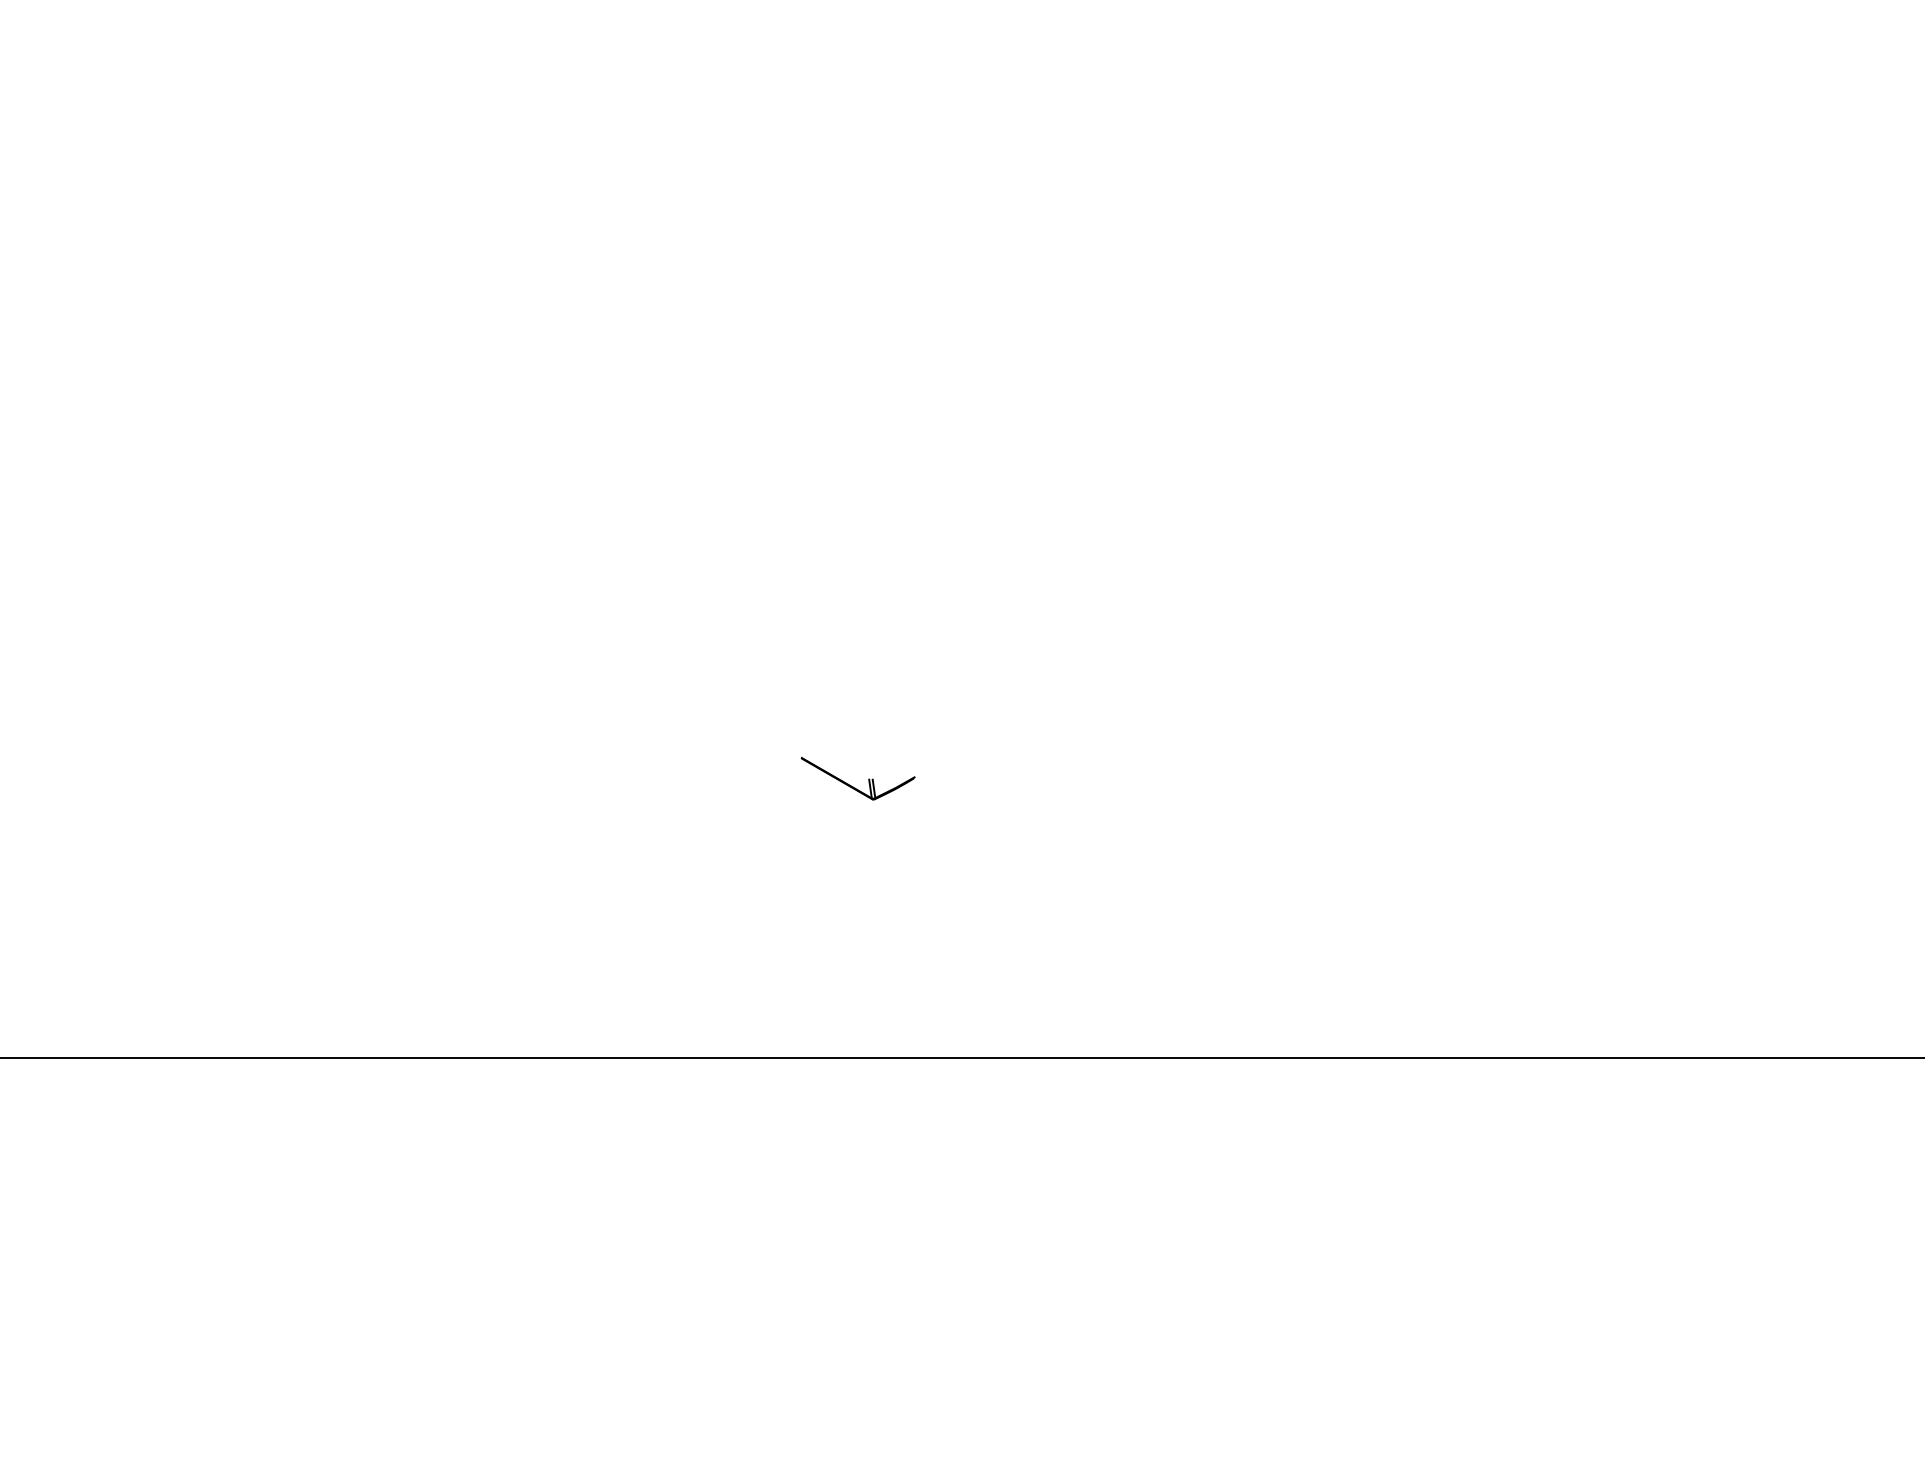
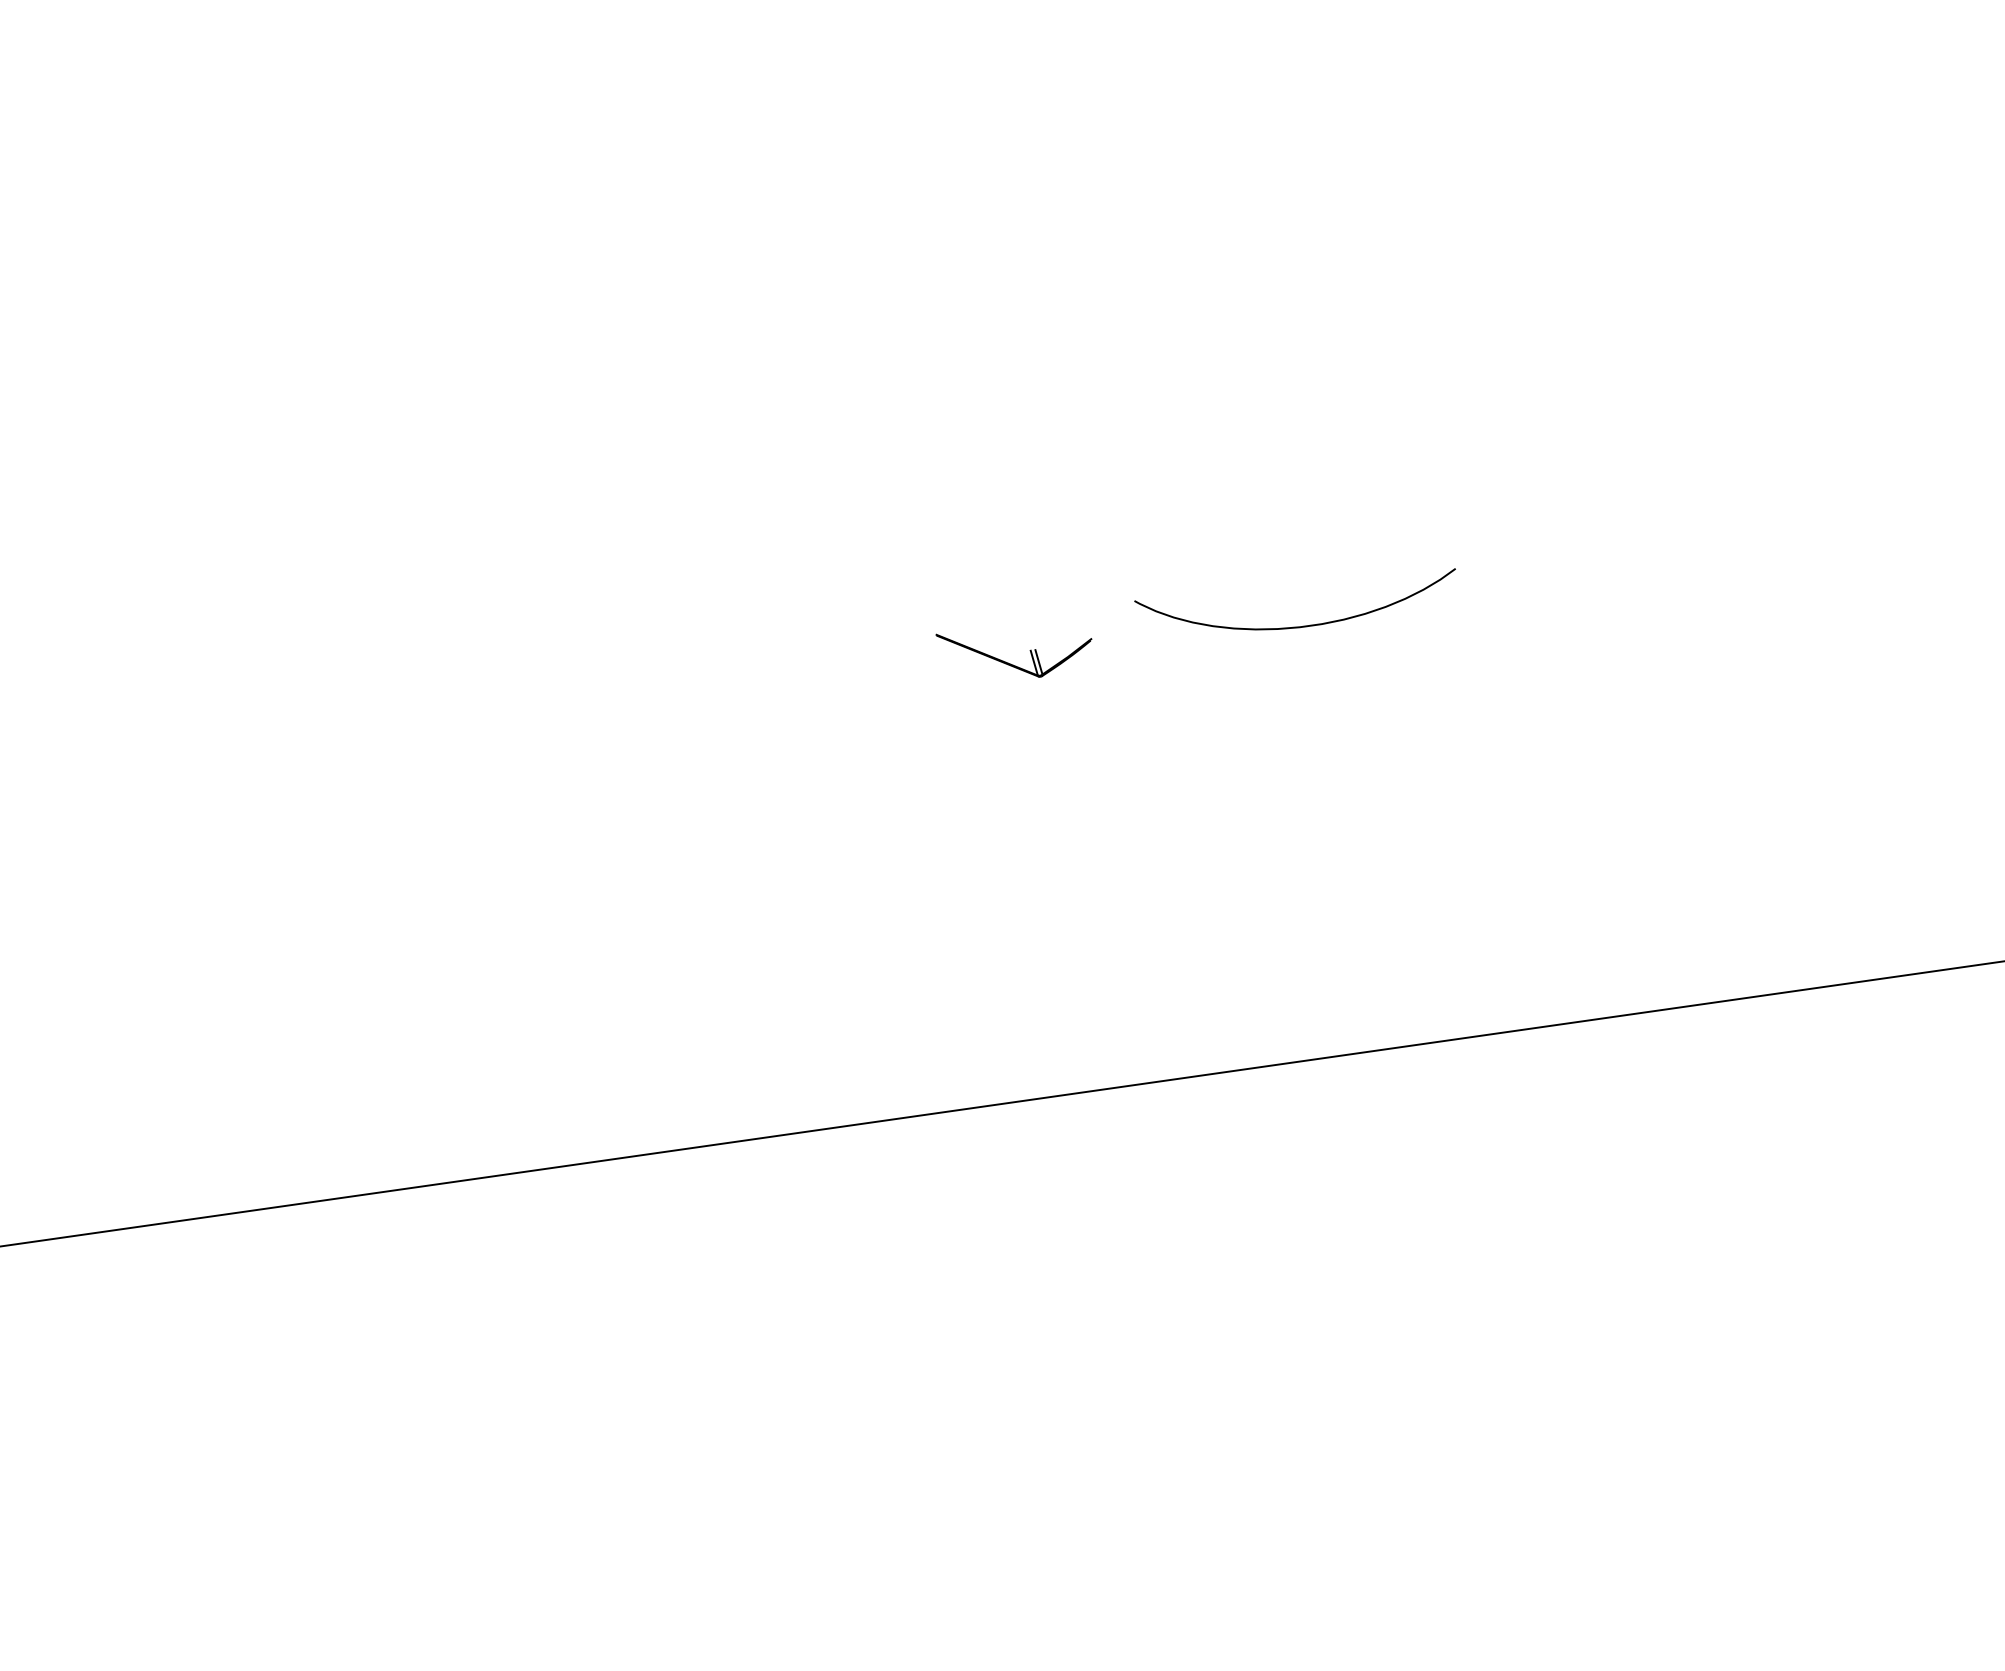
curve: (1036, 738) -> (1300, 626), added
part: (853, 786) -> (1011, 663), moved

